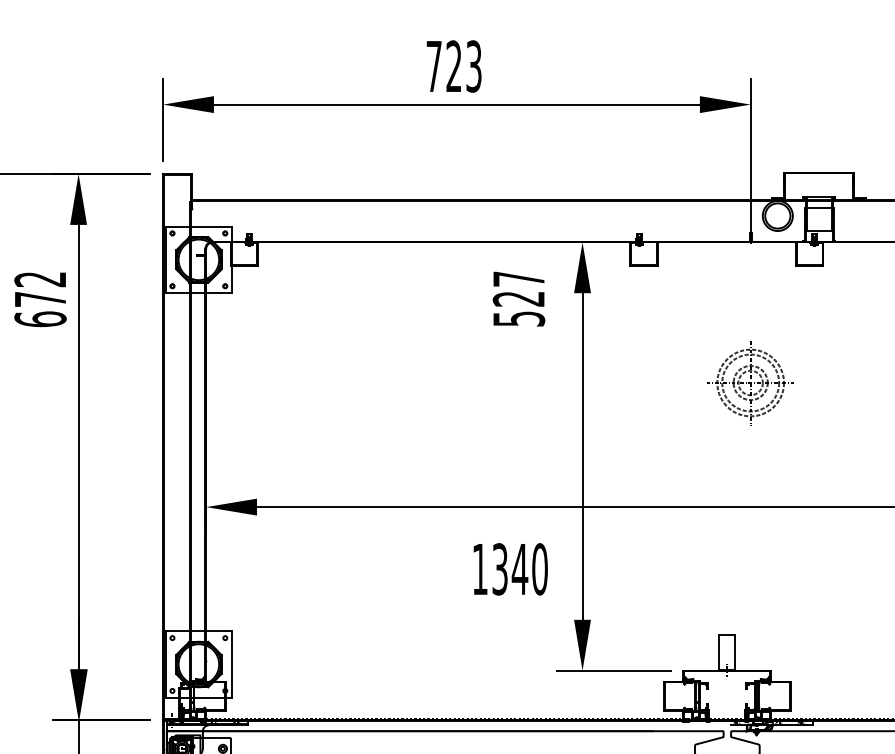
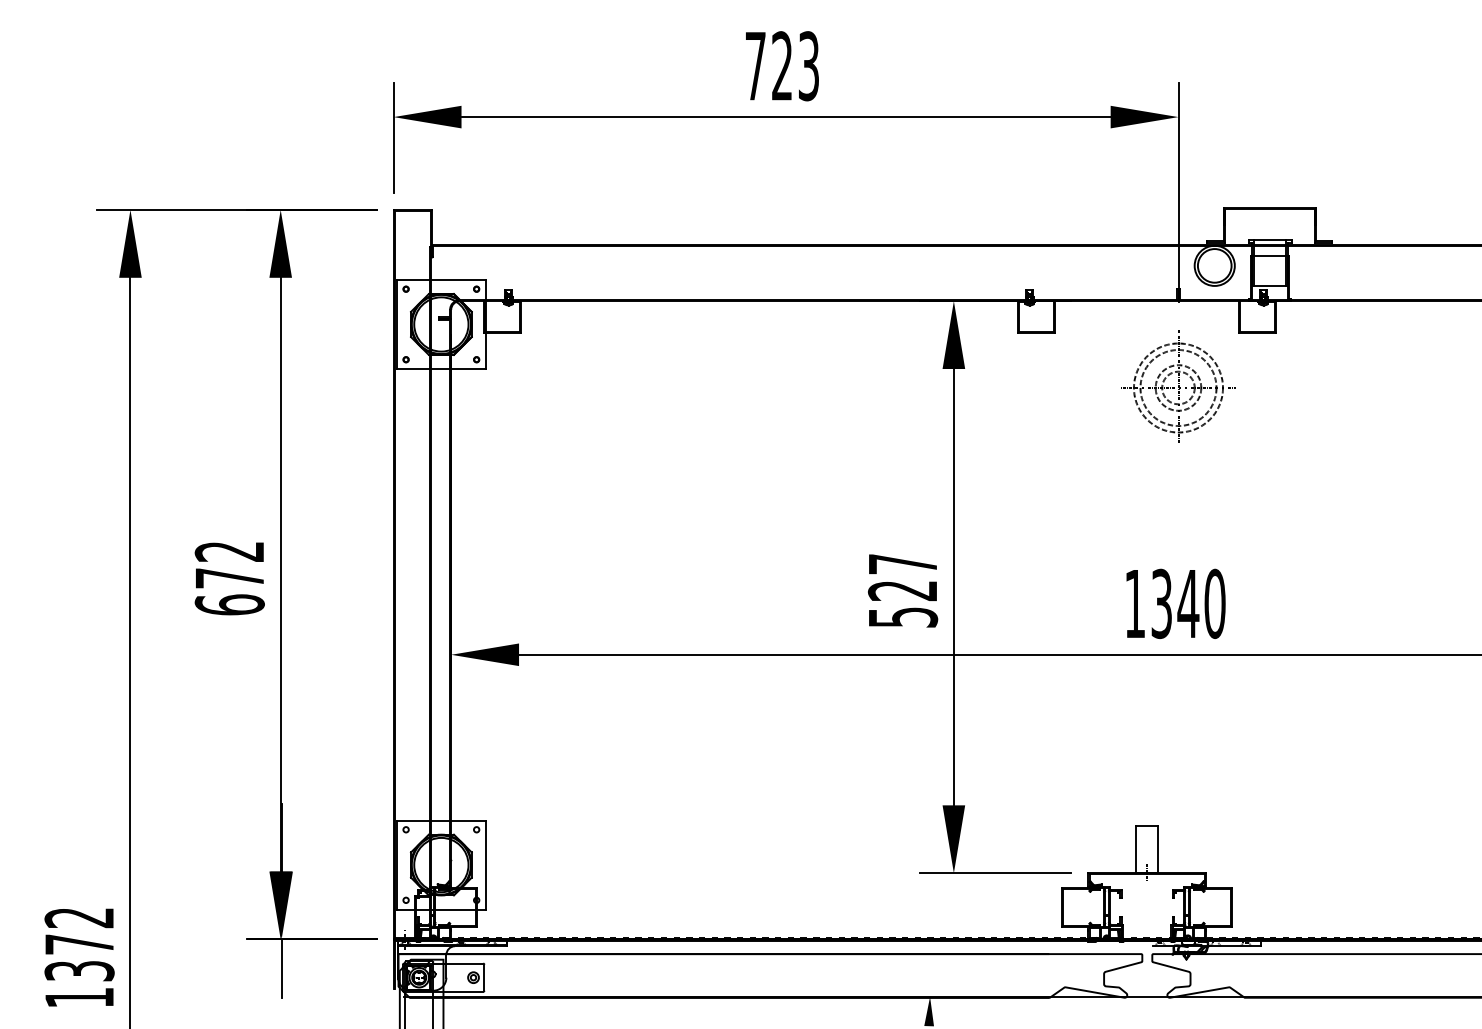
text: (519, 298) -> (903, 590), moved
text: (40, 299) -> (229, 578), moved
part: (750, 381) -> (1178, 386), moved
text: (510, 569) -> (1175, 603), moved

